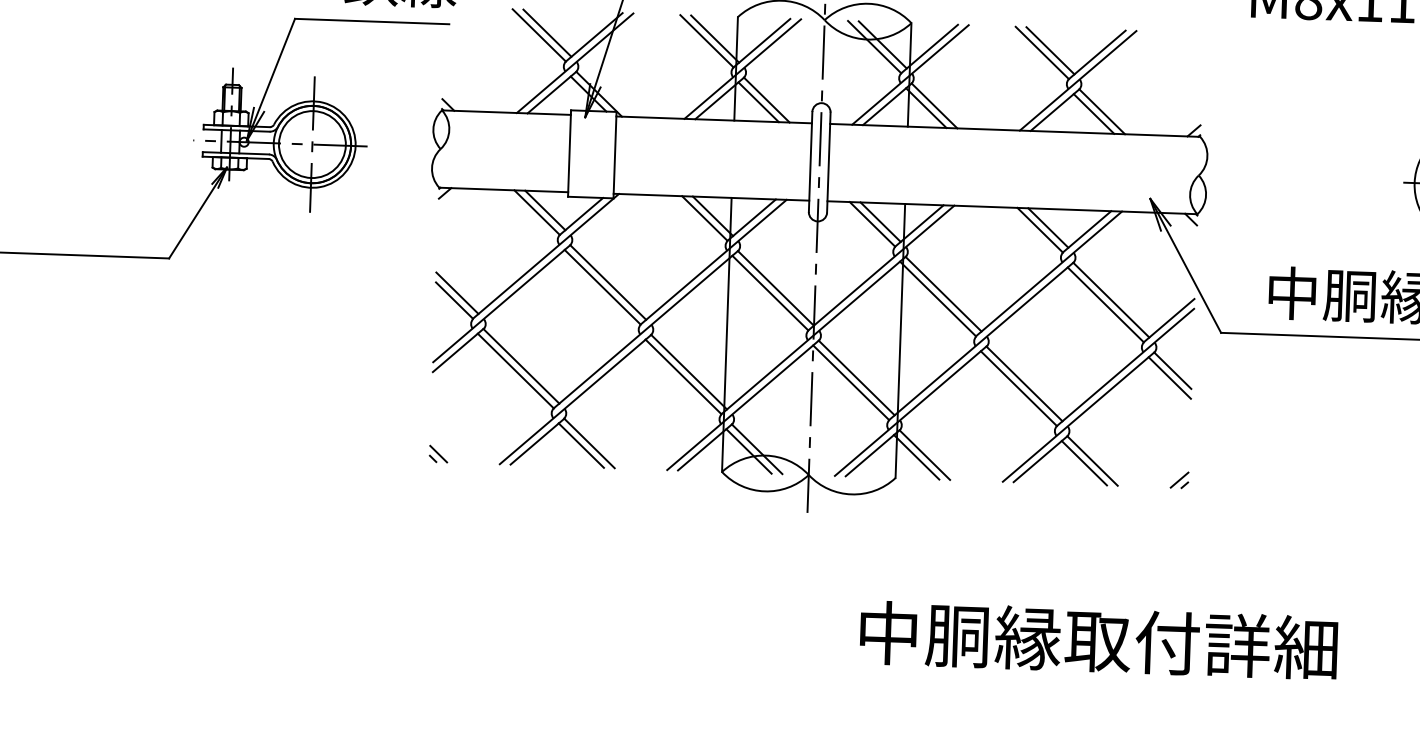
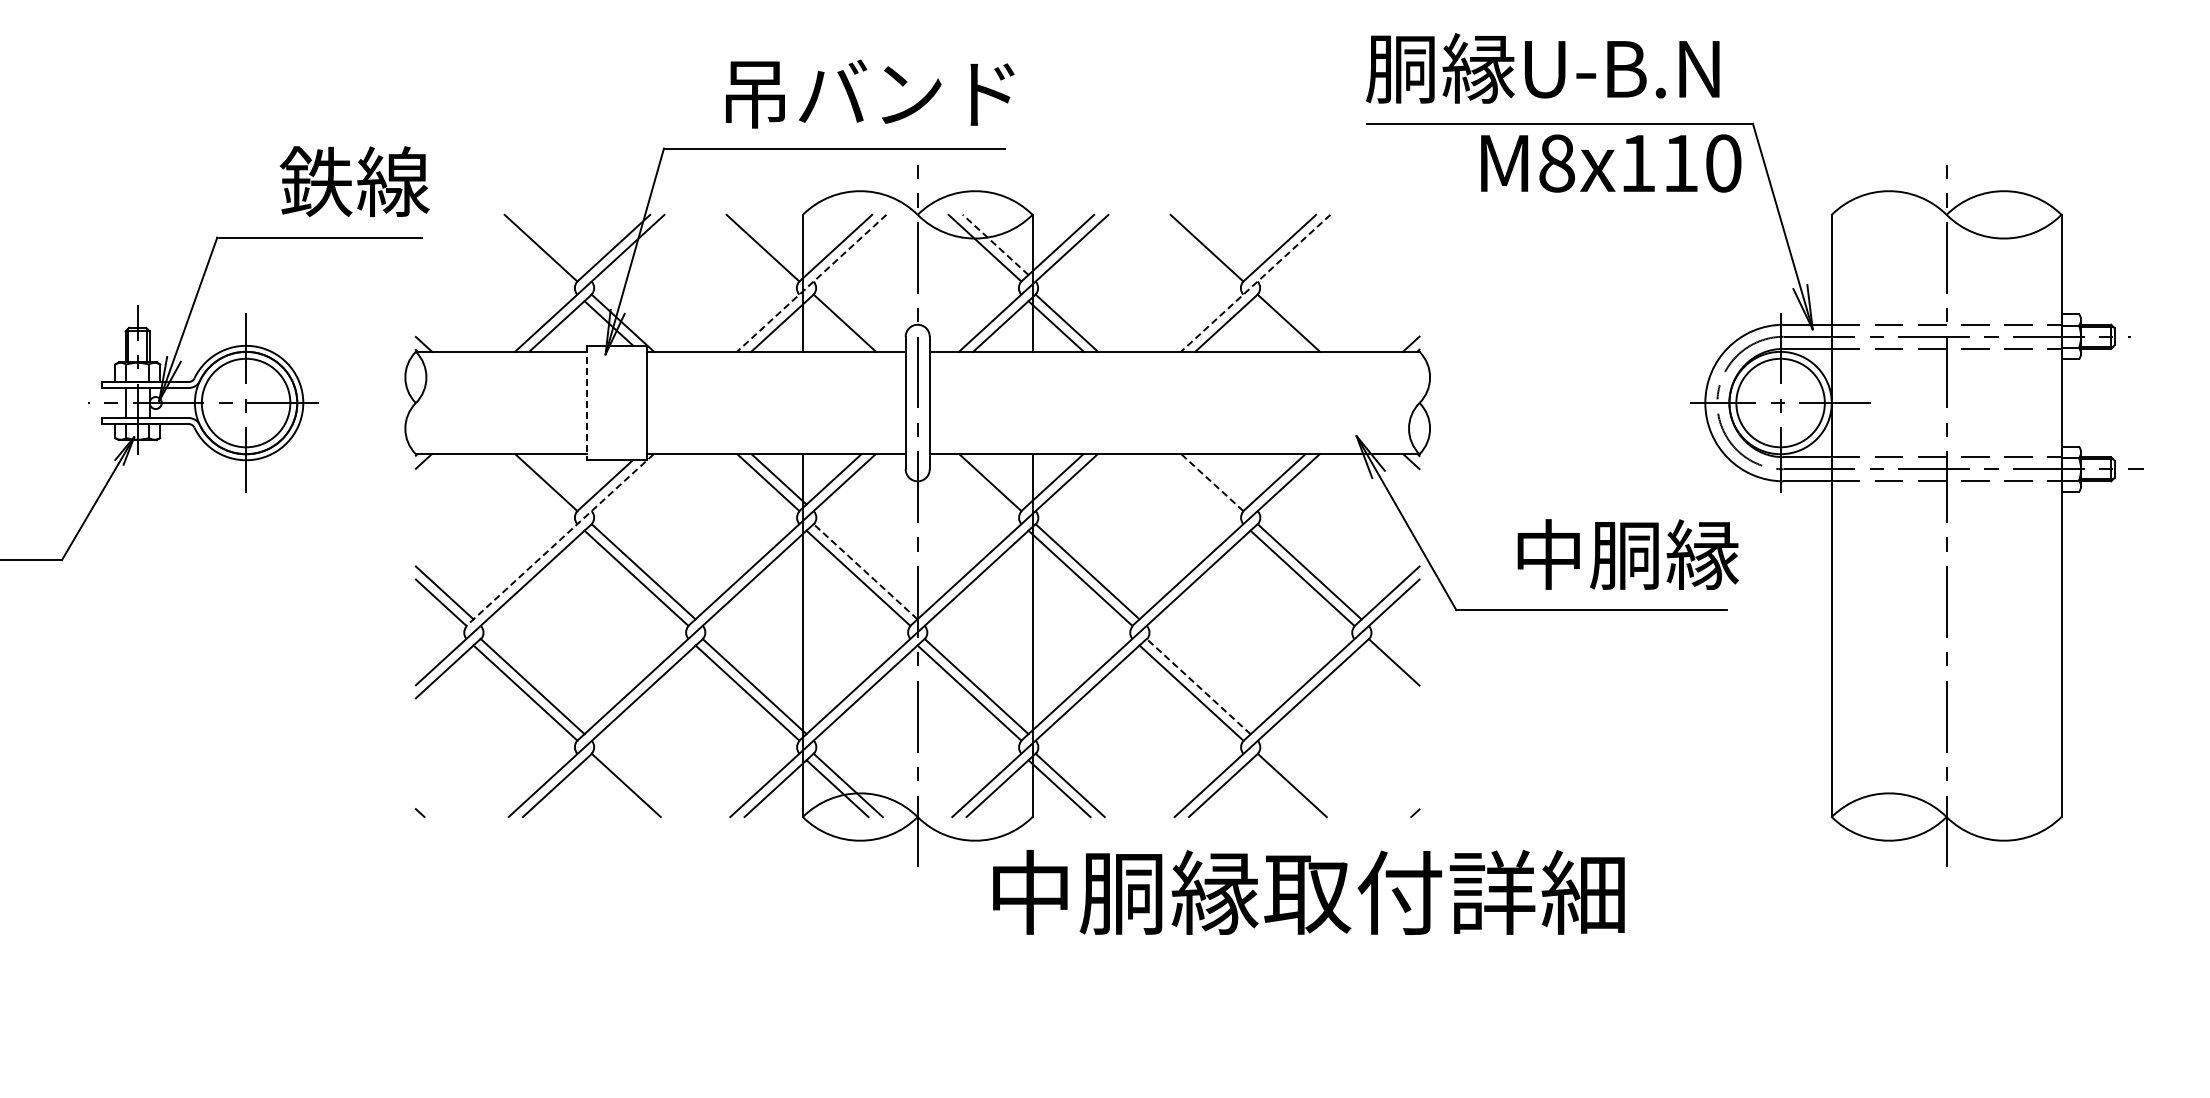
line: (547, 32) -> (551, 244), removed
line: (714, 38) -> (773, 244), removed
line: (882, 44) -> (995, 244), solid -> dashed
line: (1050, 50) -> (1217, 244), removed
line: (742, 69) -> (811, 283), solid -> dashed
line: (1078, 80) -> (1255, 283), solid -> dashed
line: (758, 102) -> (833, 326), removed
line: (1093, 113) -> (1277, 326), removed
line: (569, 153) -> (586, 403), solid -> dashed
line: (544, 210) -> (556, 479), removed
line: (880, 222) -> (1000, 479), removed
line: (1047, 228) -> (1222, 479), removed
line: (1039, 230) -> (1211, 482), solid -> dashed
line: (545, 256) -> (559, 540), solid -> dashed
line: (775, 288) -> (865, 571), solid -> dashed
line: (1169, 377) -> (1390, 671), removed
line: (1024, 383) -> (1198, 686), solid -> dashed
line: (581, 445) -> (615, 788), removed
line: (438, 454) -> (426, 806), removed
line: (1084, 463) -> (1281, 788), removed
line: (1179, 479) -> (1407, 806), removed
text: (1098, 640) -> (1308, 892), moved

